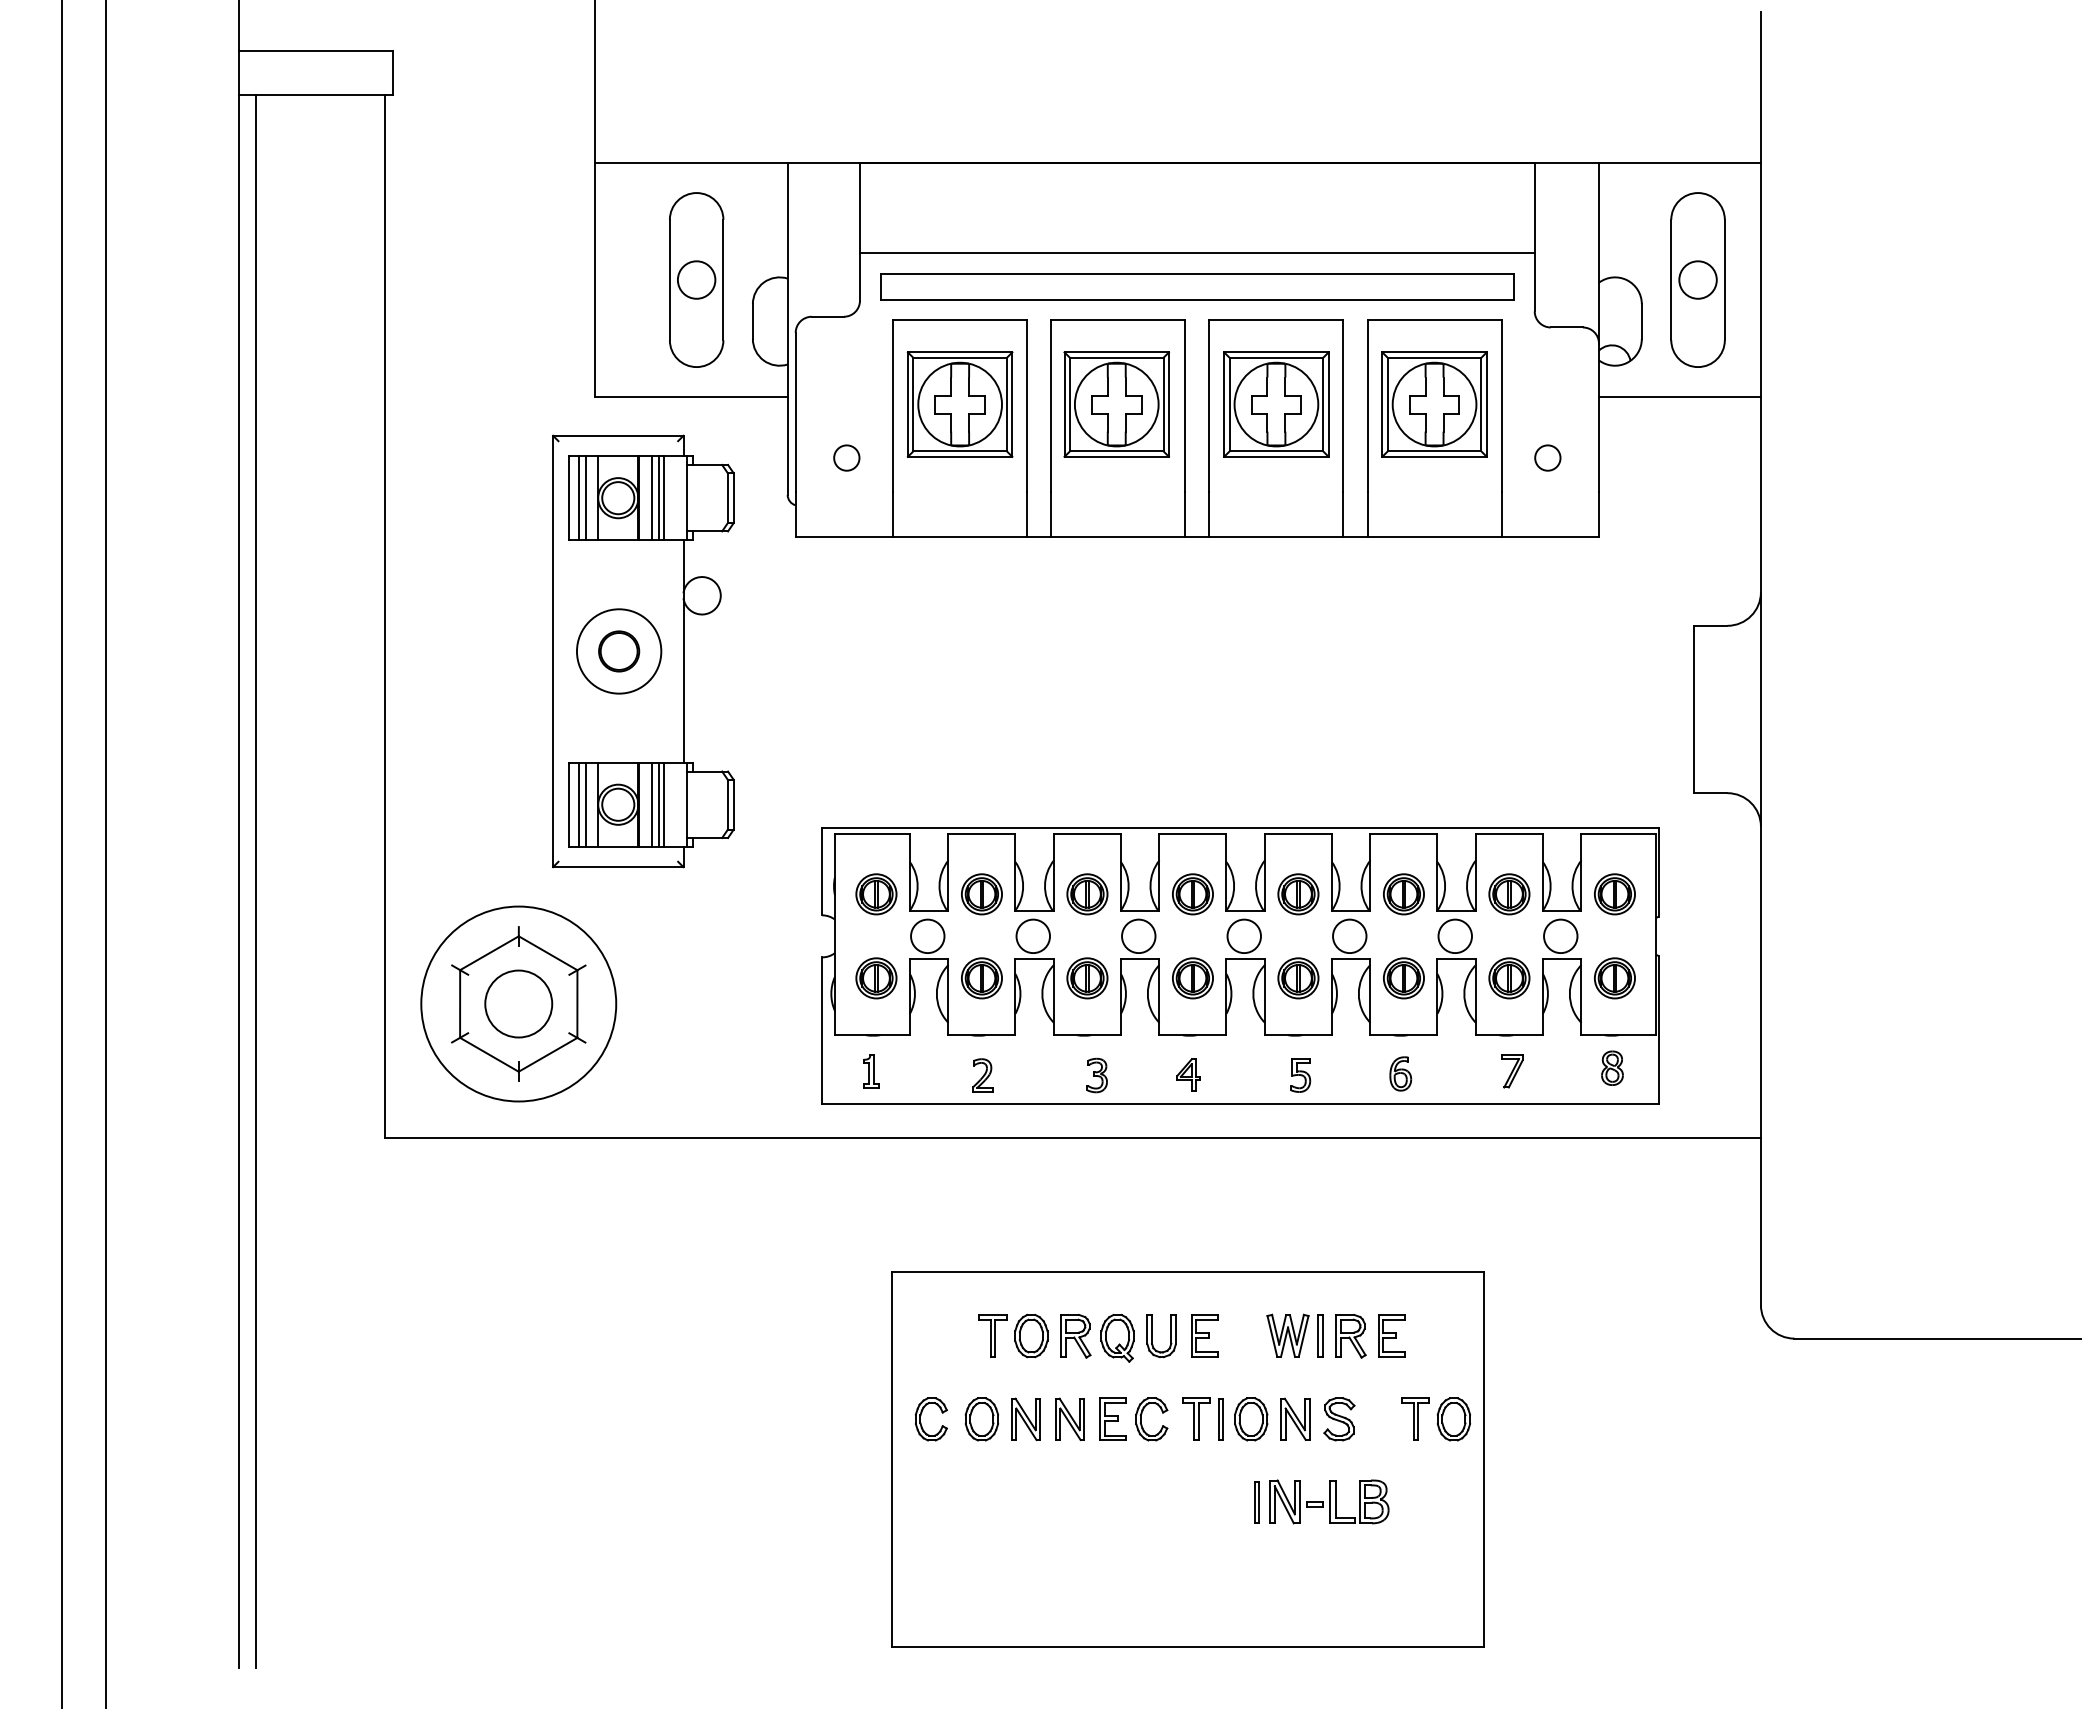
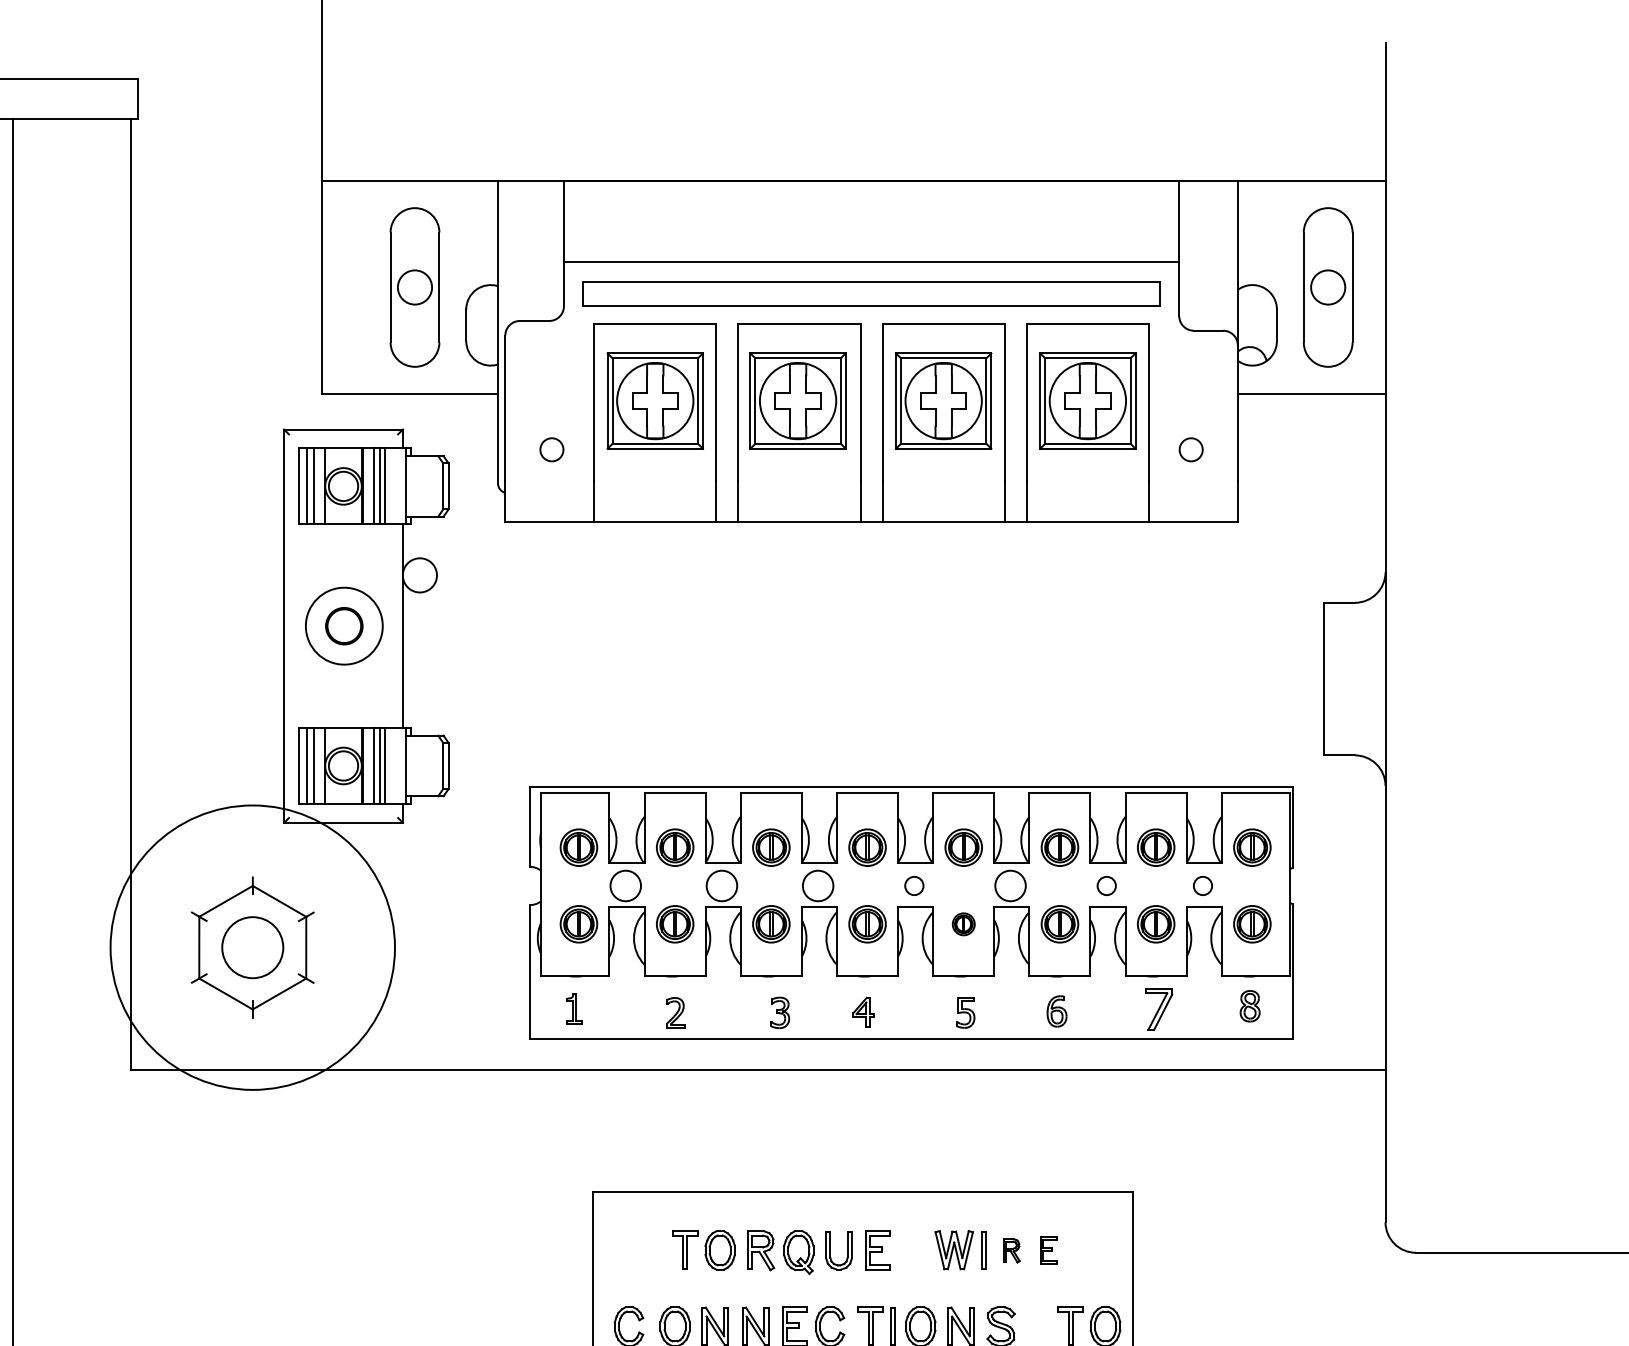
circle: (1244, 936) -> (914, 886), size x0.6
circle: (1455, 936) -> (1106, 886), size x0.6
circle: (1560, 936) -> (1202, 886), size x0.6
part: (1298, 978) -> (963, 924), size x0.6
circle: (518, 1003) -> (252, 947), size x1.6
part: (1512, 1071) -> (1158, 1009), size x1.4
part: (1391, 1335) -> (1048, 1249), size x0.7
part: (1350, 1336) -> (1011, 1250), size x0.6

